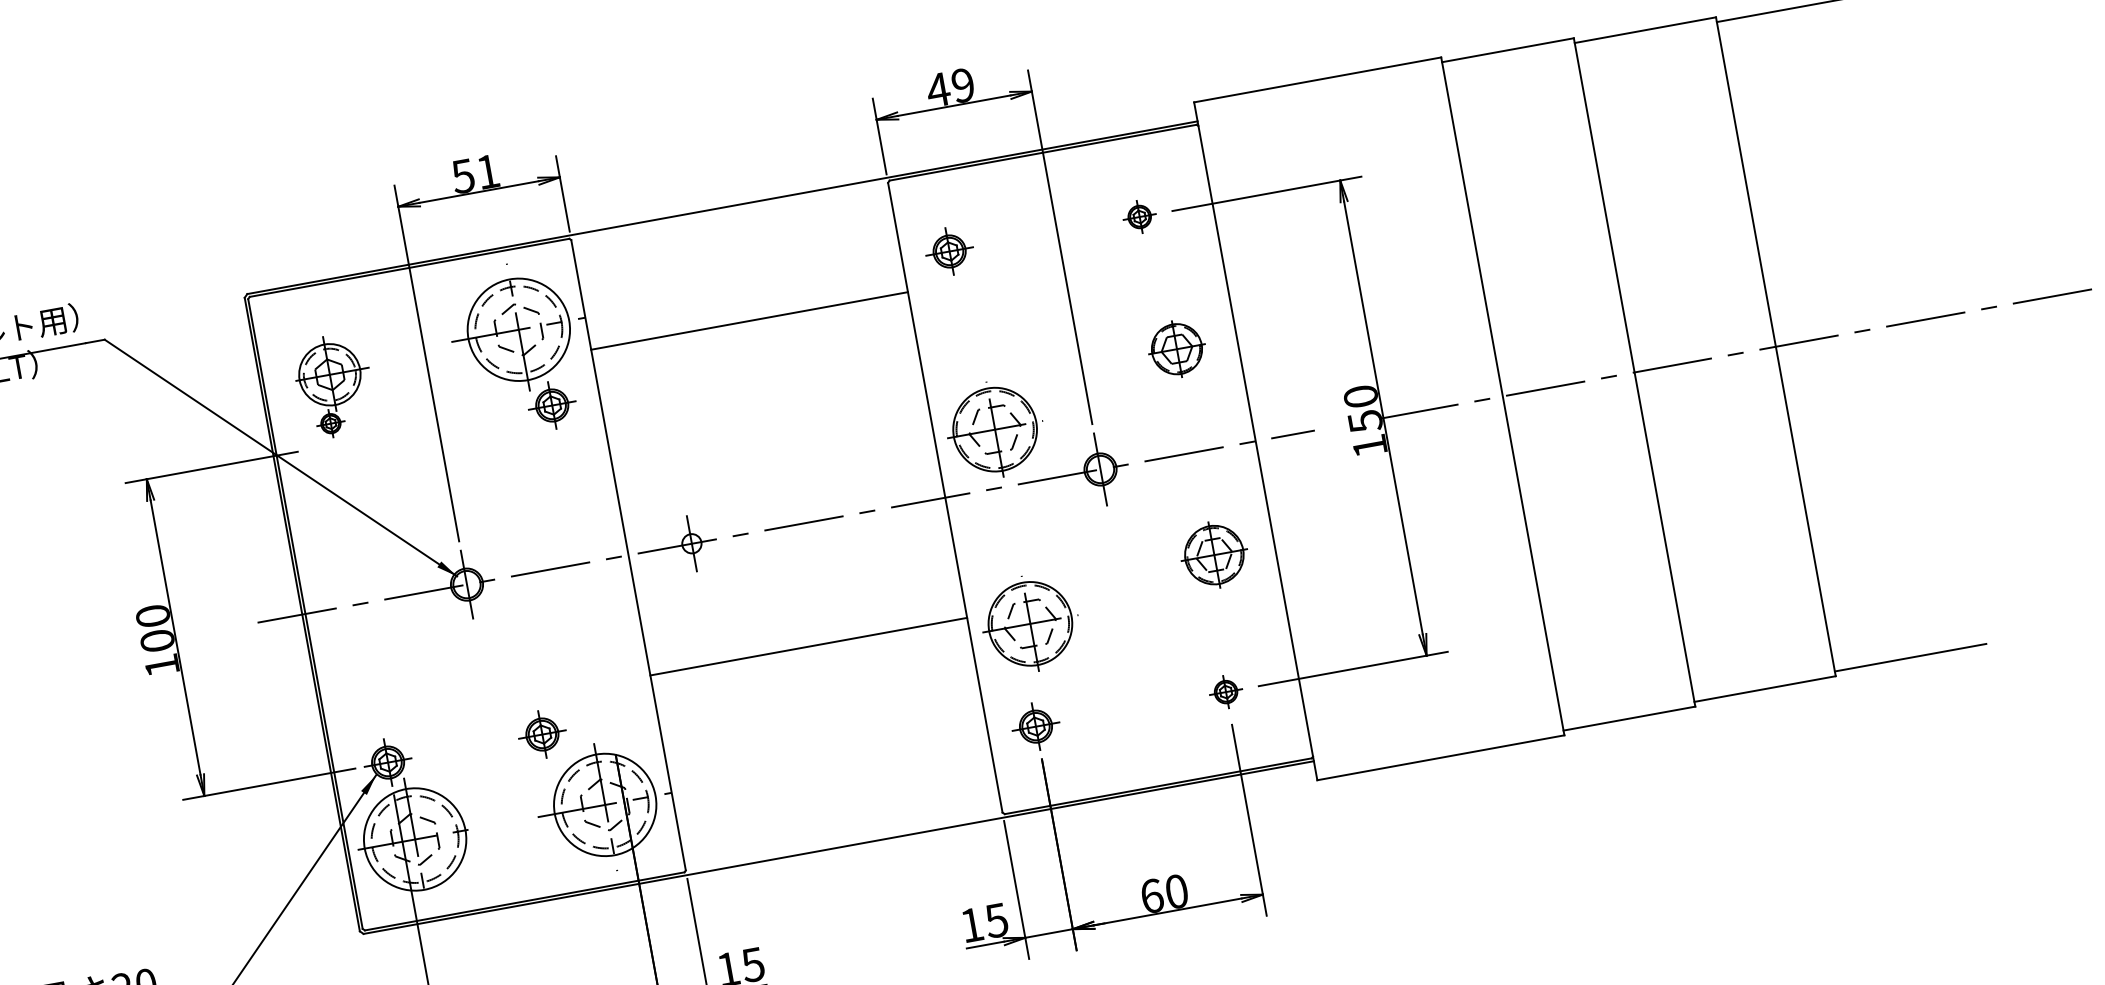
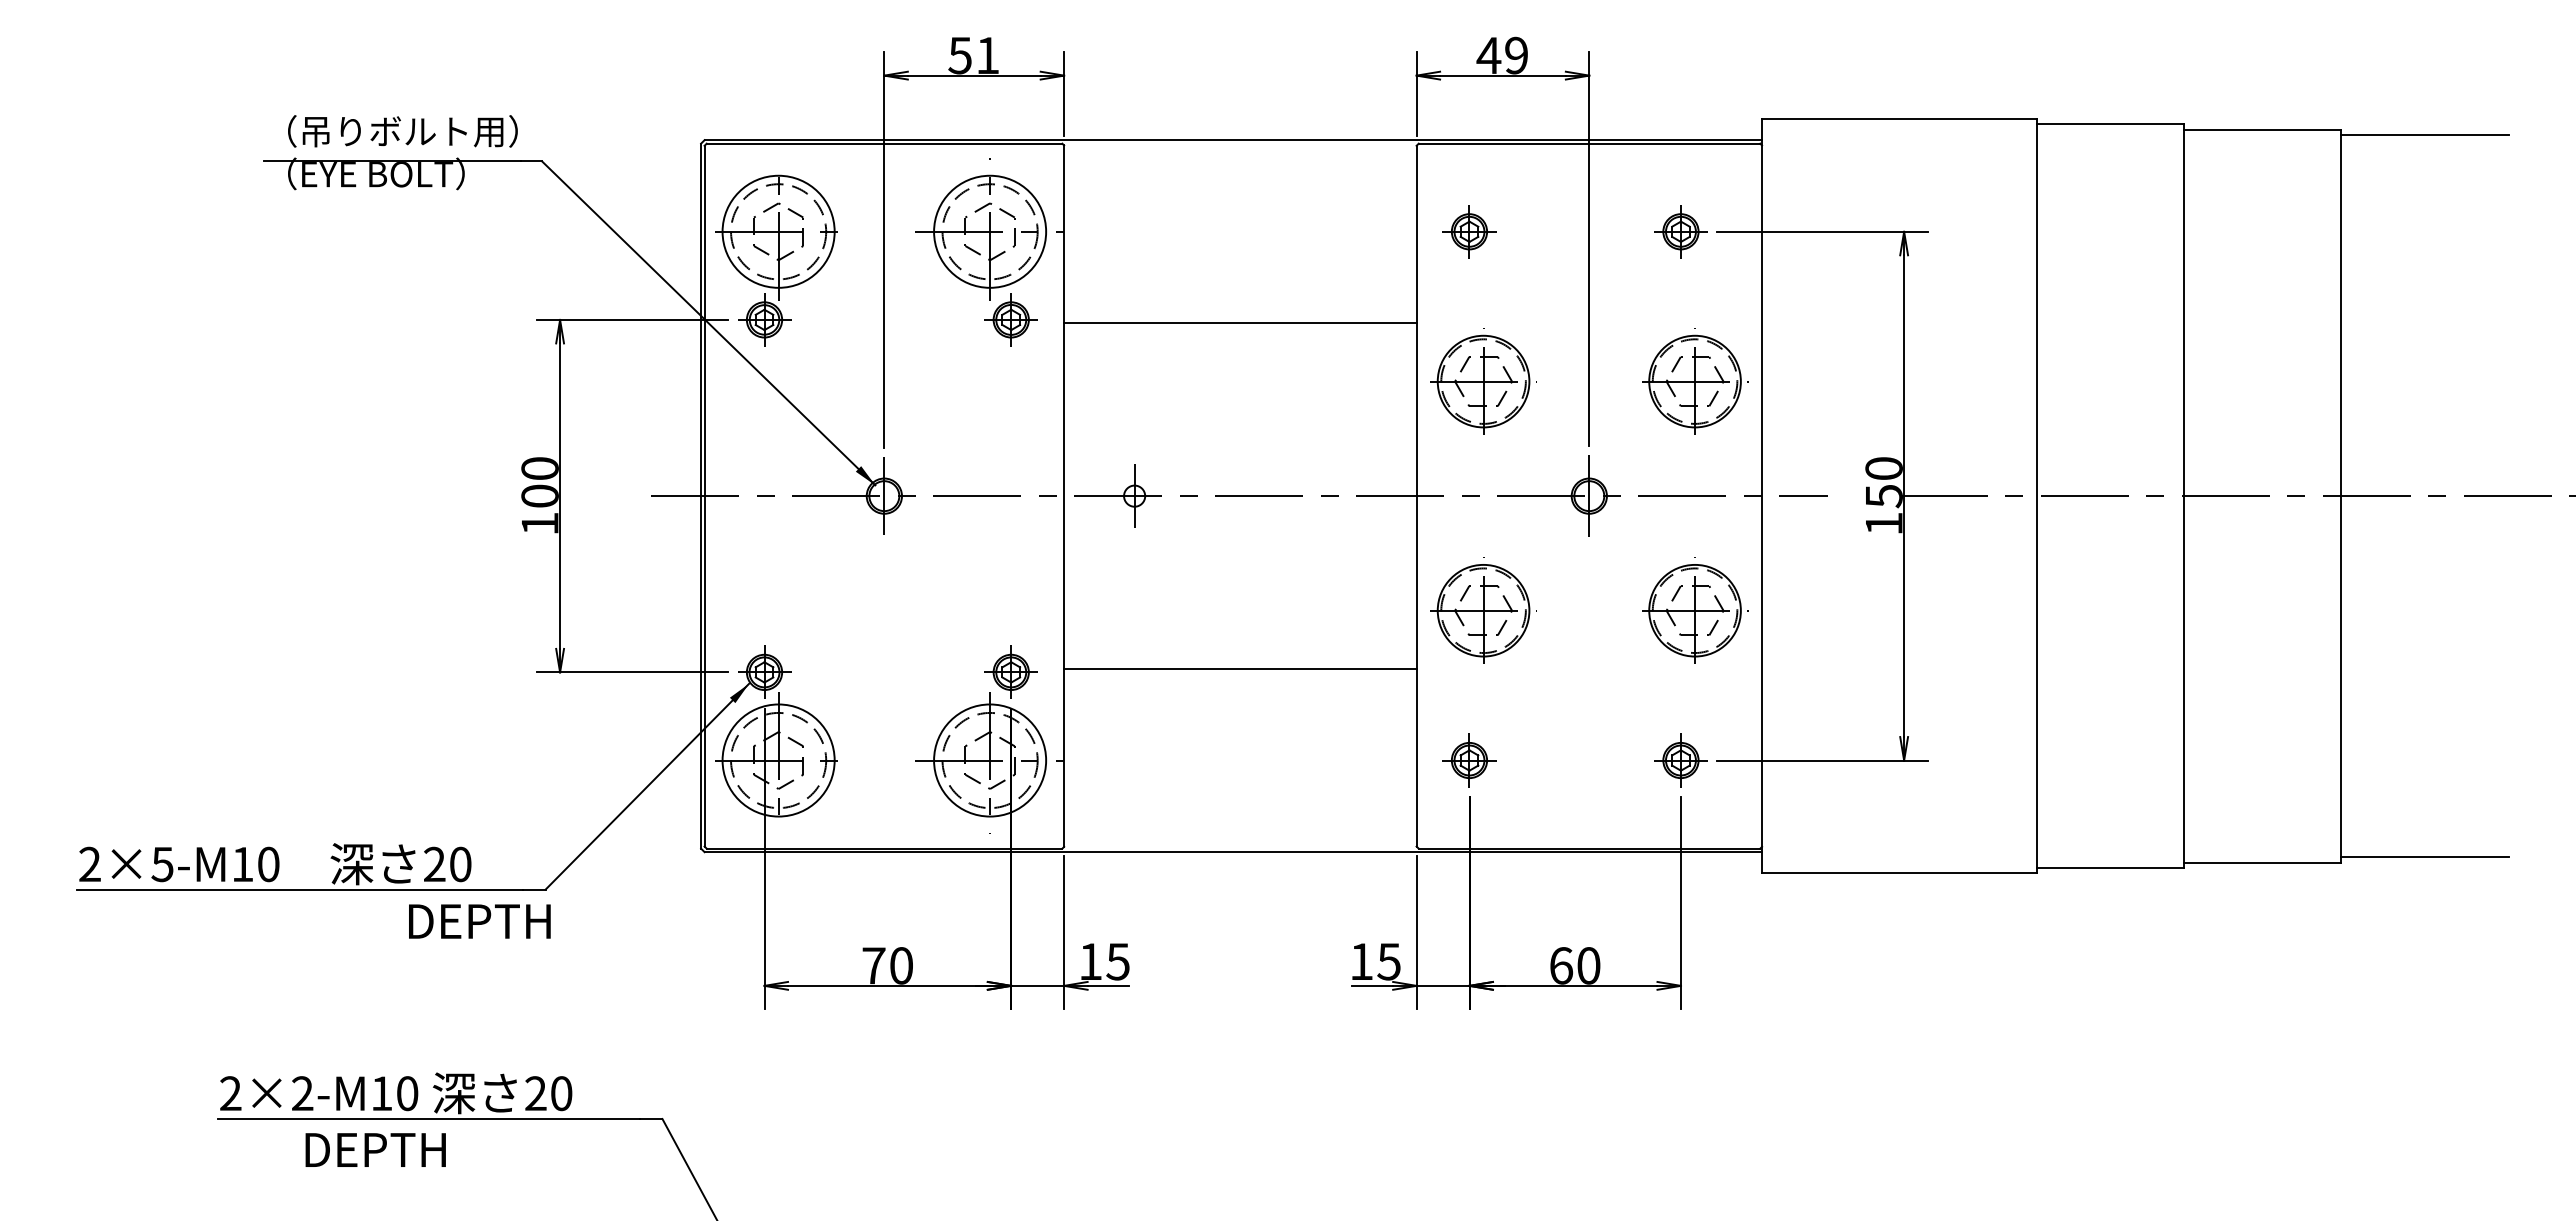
part: (1139, 216) -> (1680, 231), size x1.43
line: (749, 320) -> (1240, 323), moved
part: (1177, 349) -> (1695, 381), size x1.67
part: (331, 390) -> (776, 260), size x1.67
part: (995, 429) -> (1483, 381), moved
part: (1214, 554) -> (1695, 610), size x1.43
part: (1030, 623) -> (1483, 610), moved
line: (808, 646) -> (1240, 668), moved
part: (1225, 692) -> (1680, 760), size x1.43
part: (541, 733) -> (1010, 671), moved

